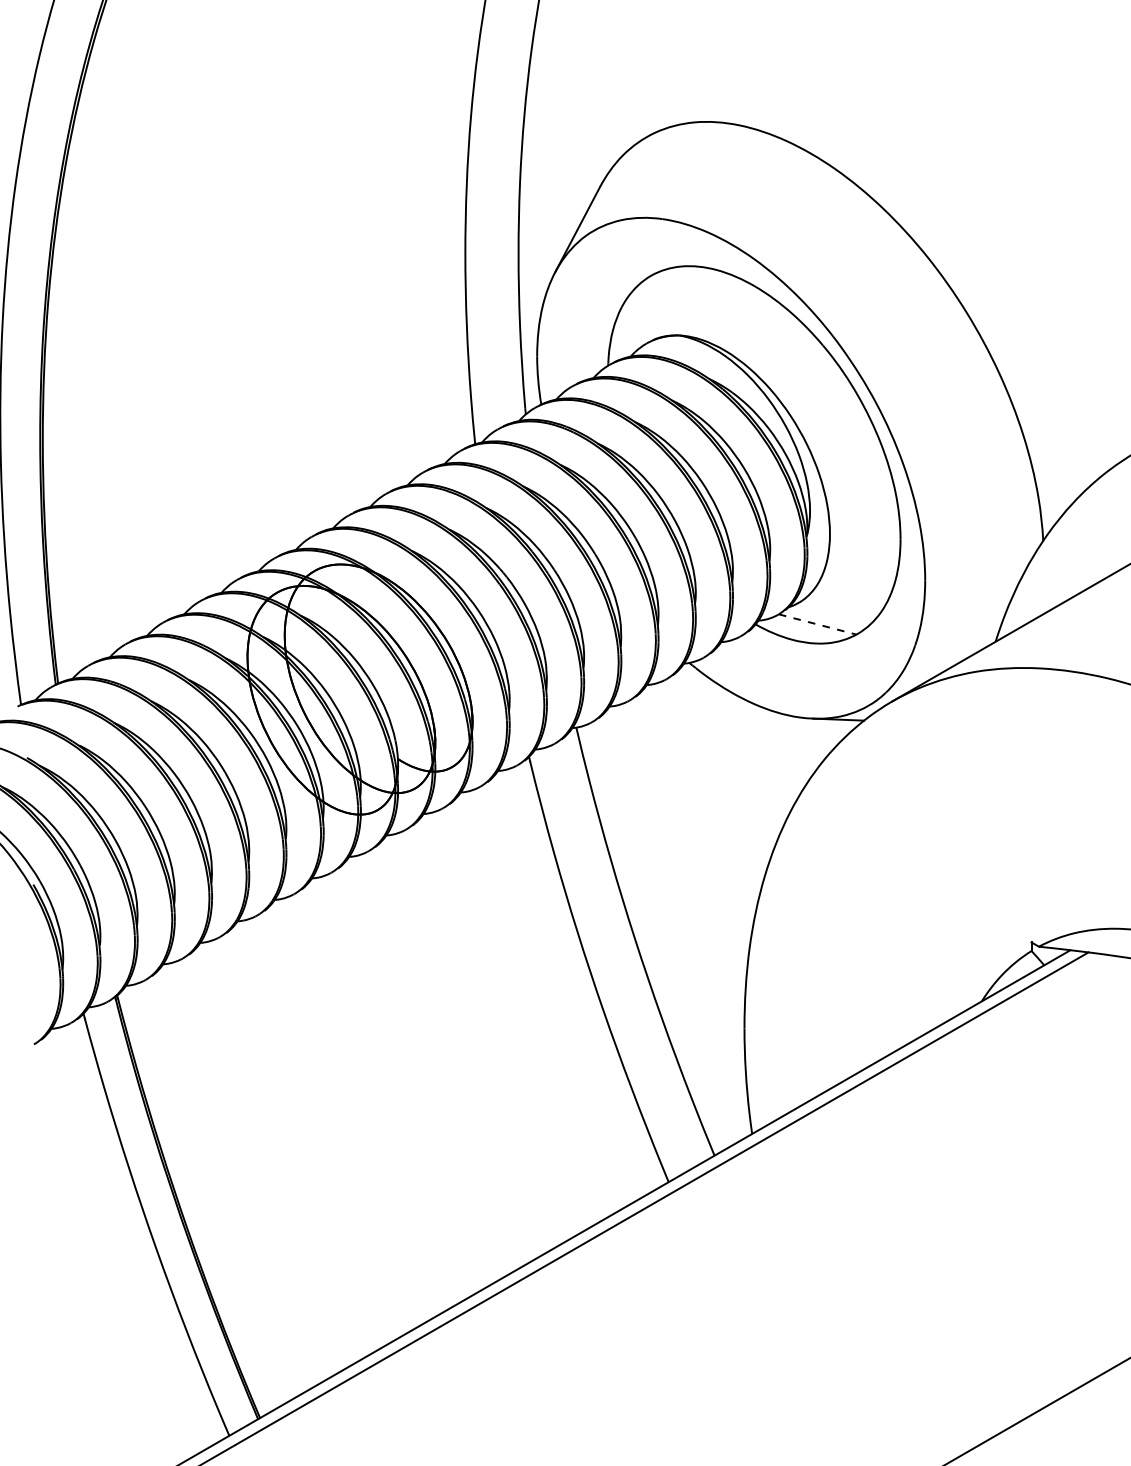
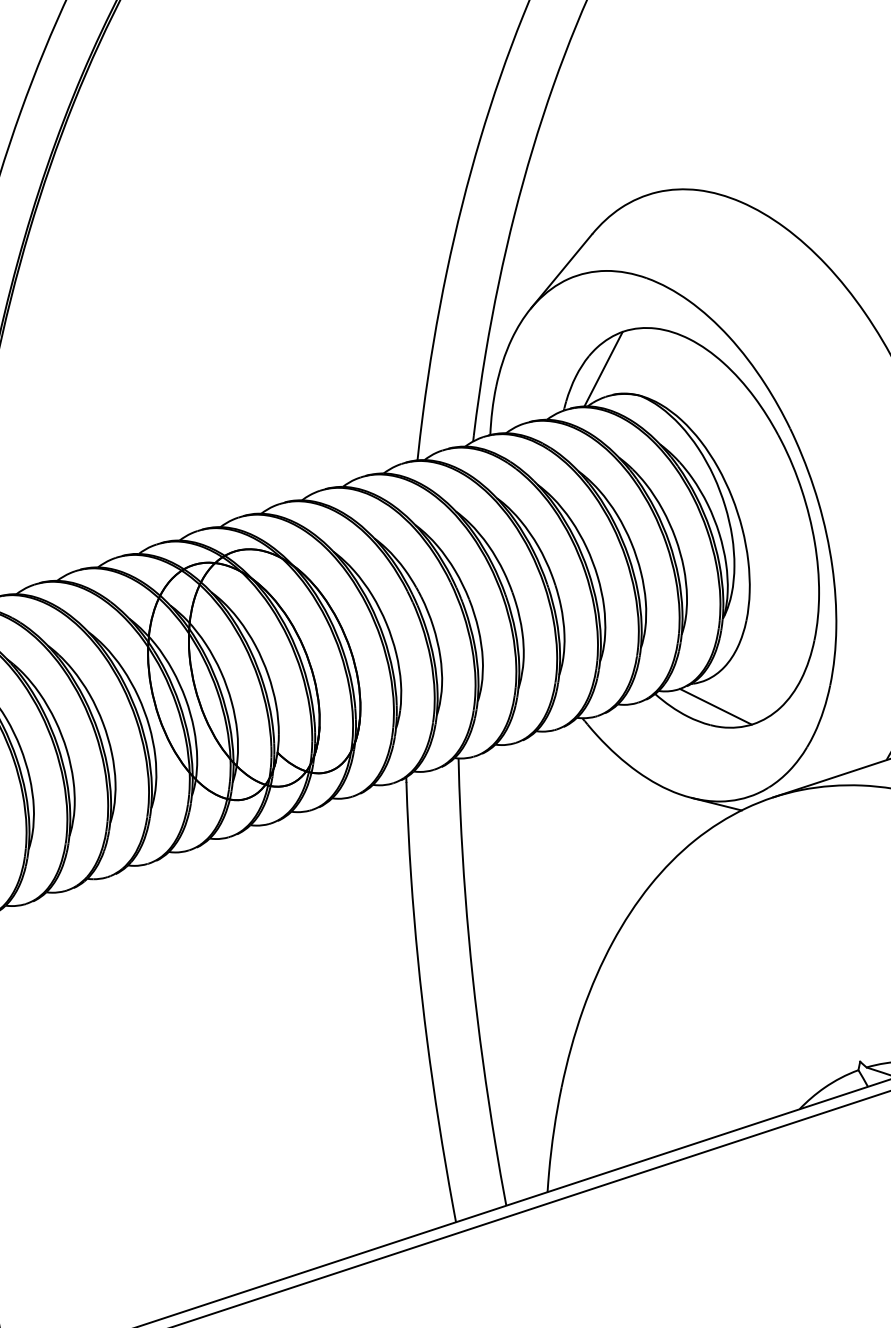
line: (638, 316) -> (603, 368), added
line: (818, 624) -> (716, 706), dashed -> solid

